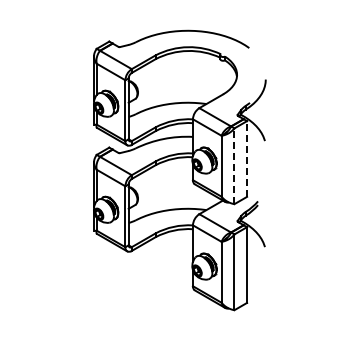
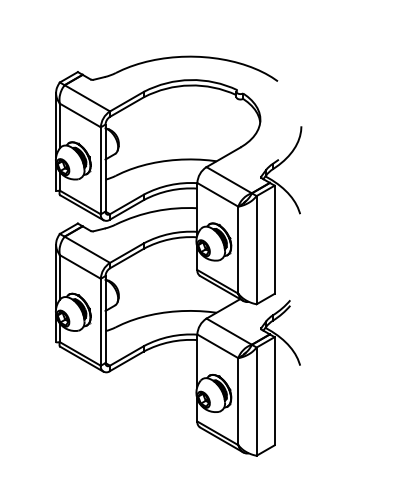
line: (247, 159) -> (275, 240), dashed -> solid
line: (234, 166) -> (256, 250), dashed -> solid

